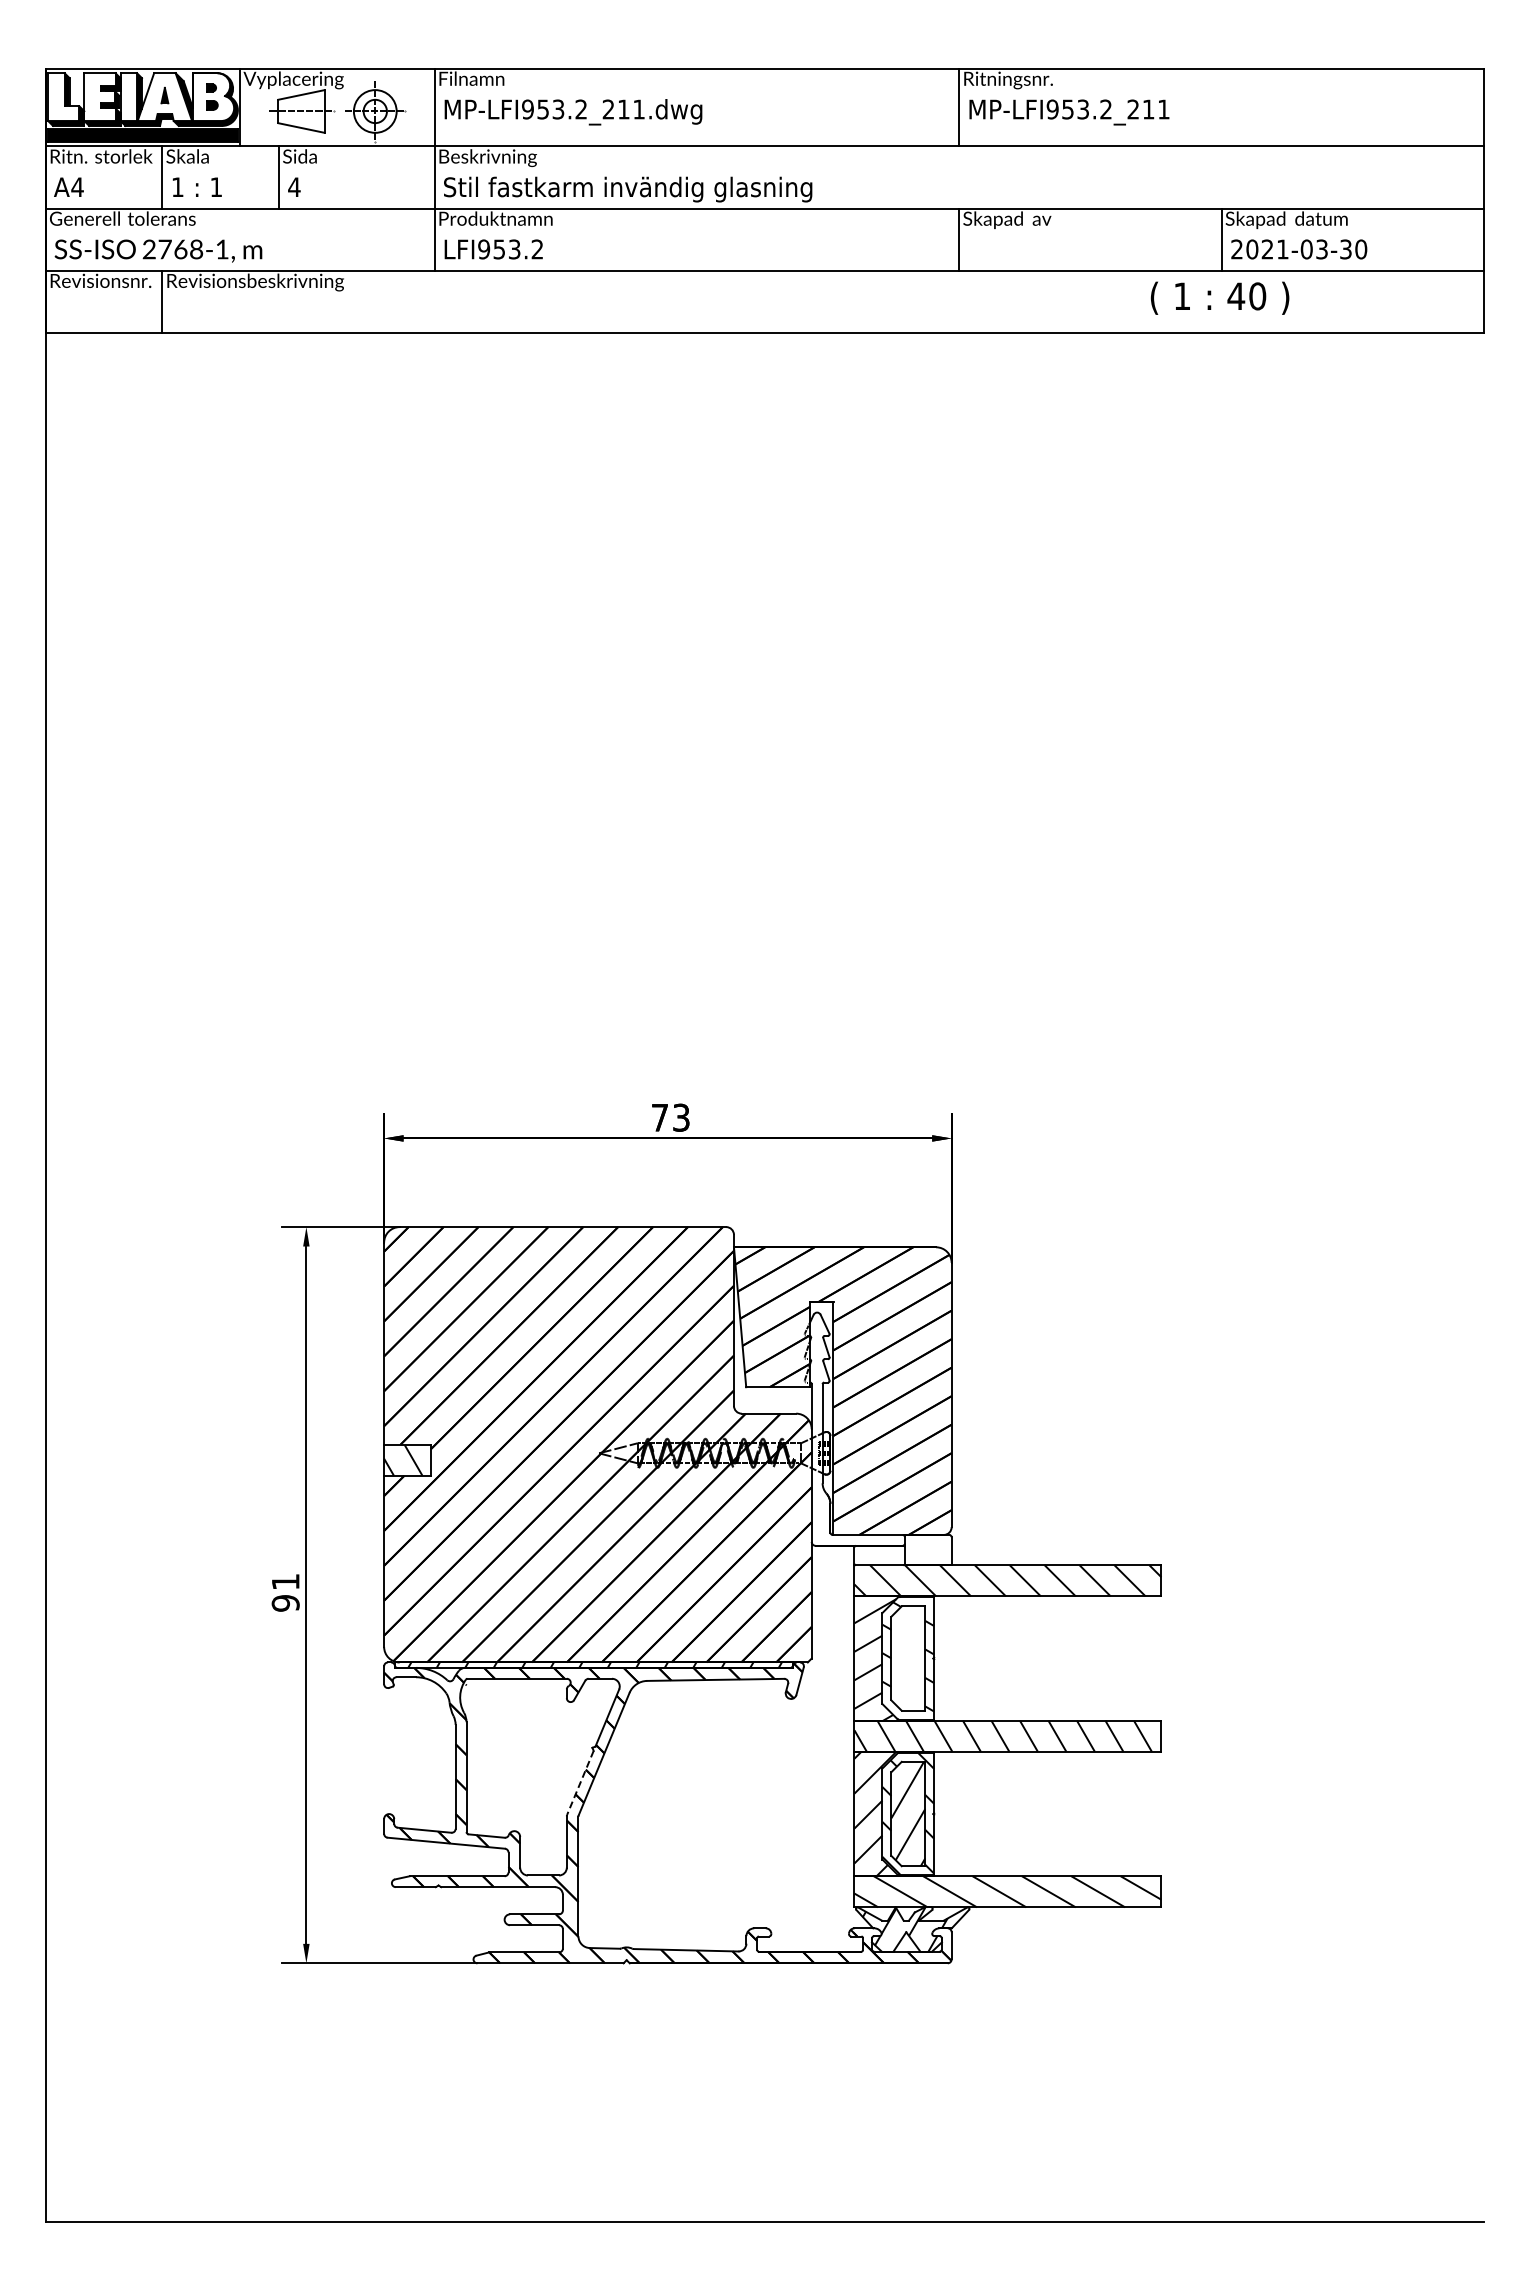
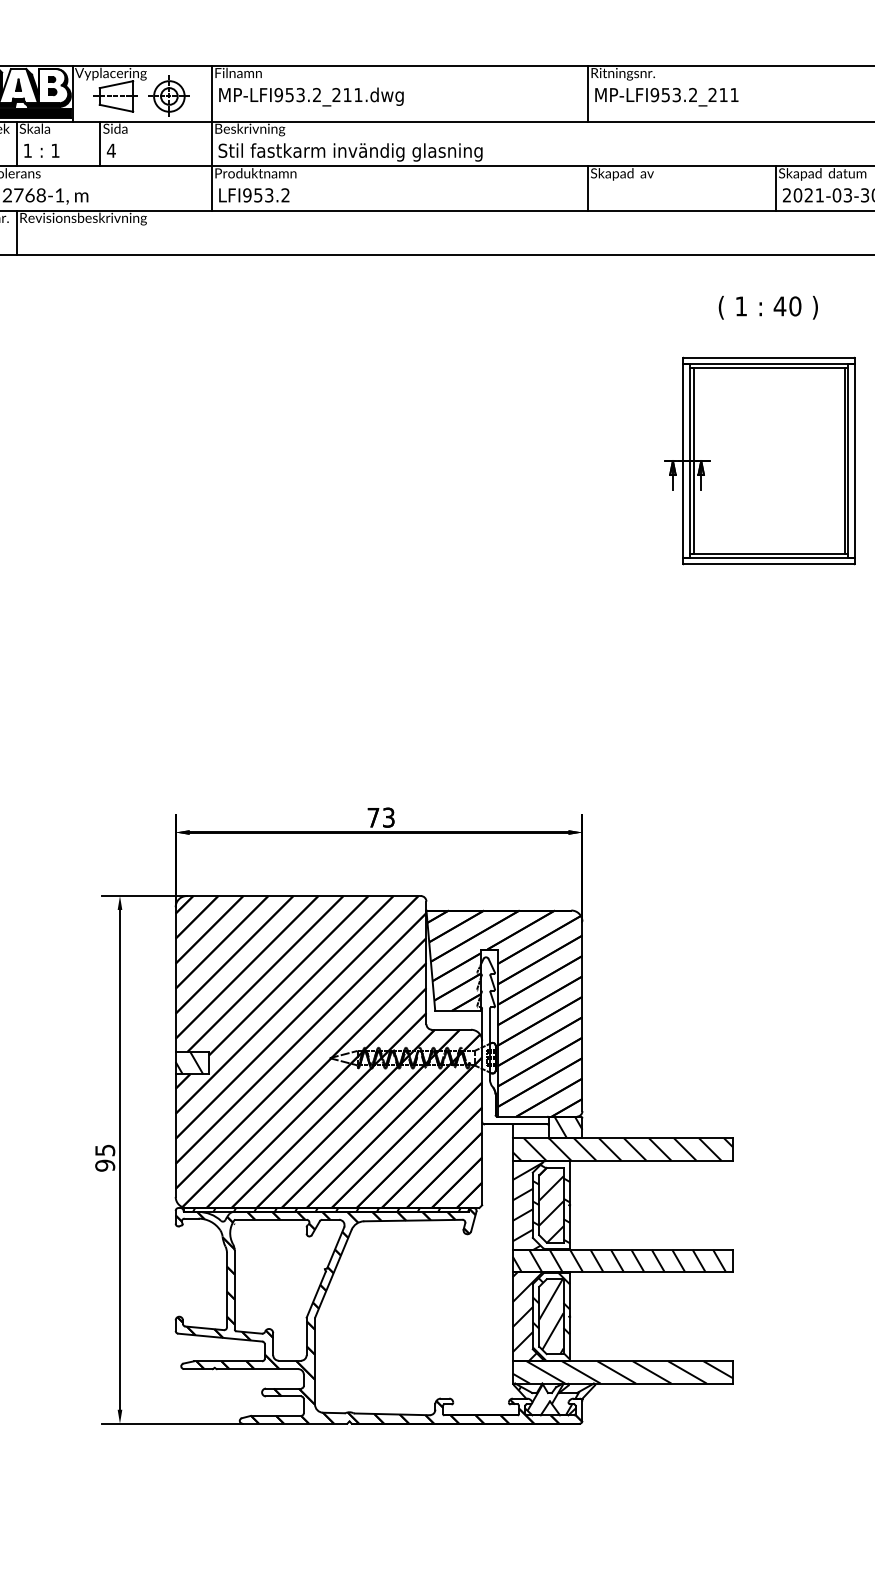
text: (1219, 297) -> (767, 307), moved
part: (1198, 619) -> (759, 460), added
hatch: (931, 1549) -> (568, 1127), added
text: (285, 1582) -> (105, 1150), 91 -> 95
hatch: (908, 1658) -> (551, 1205), added
line: (580, 1782) -> (316, 1294), dashed -> solid

